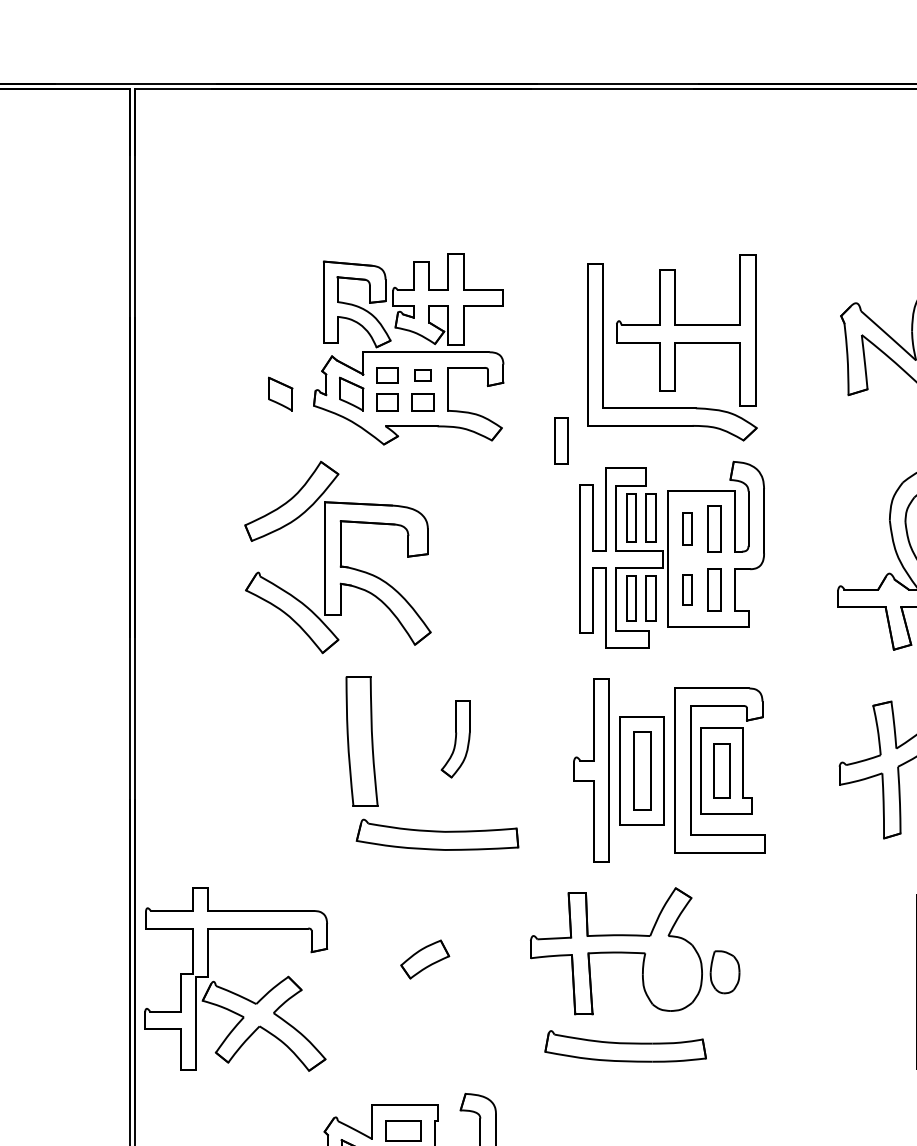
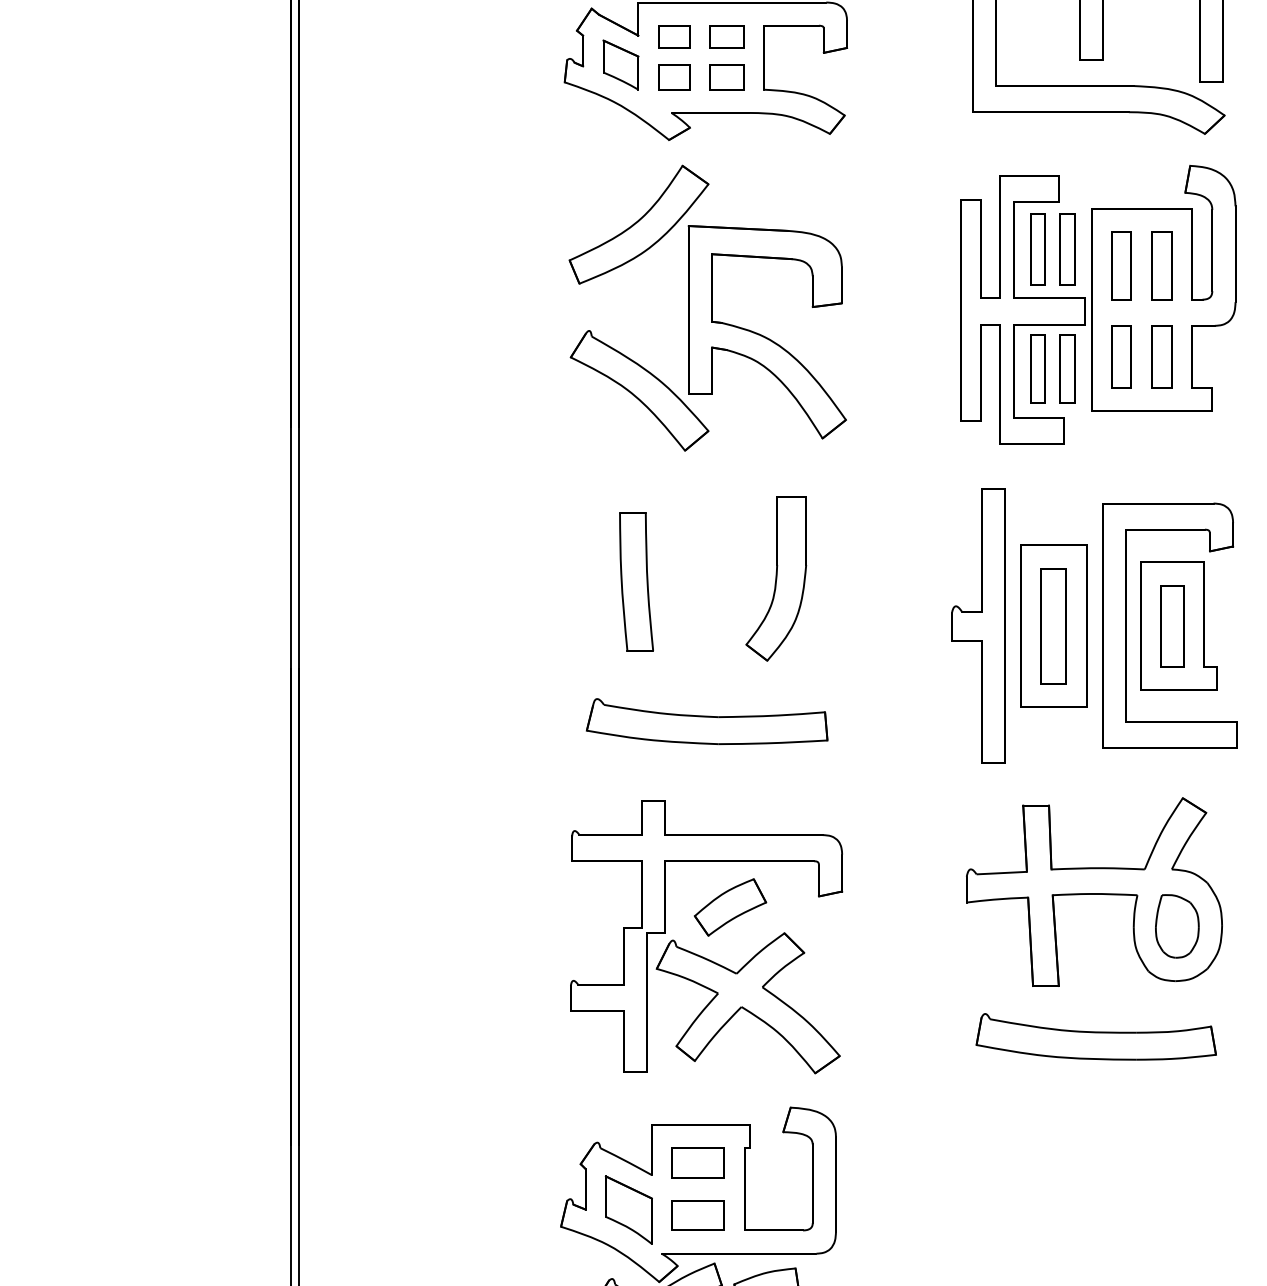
part: (422, 375) -> (726, 37), size x1.43
part: (280, 393) -> (514, 63), removed
part: (561, 440) -> (933, 133), removed
part: (687, 528) -> (1121, 265), size x1.43
part: (337, 557) -> (707, 308), moved
part: (687, 589) -> (1121, 356), size x1.43
part: (455, 738) -> (775, 578), size x1.43
part: (362, 740) -> (637, 581), size x0.71
part: (437, 834) -> (707, 721), moved
part: (616, 951) -> (1094, 892), moved
part: (230, 990) -> (698, 953), moved
part: (625, 1046) -> (1096, 1036), moved

